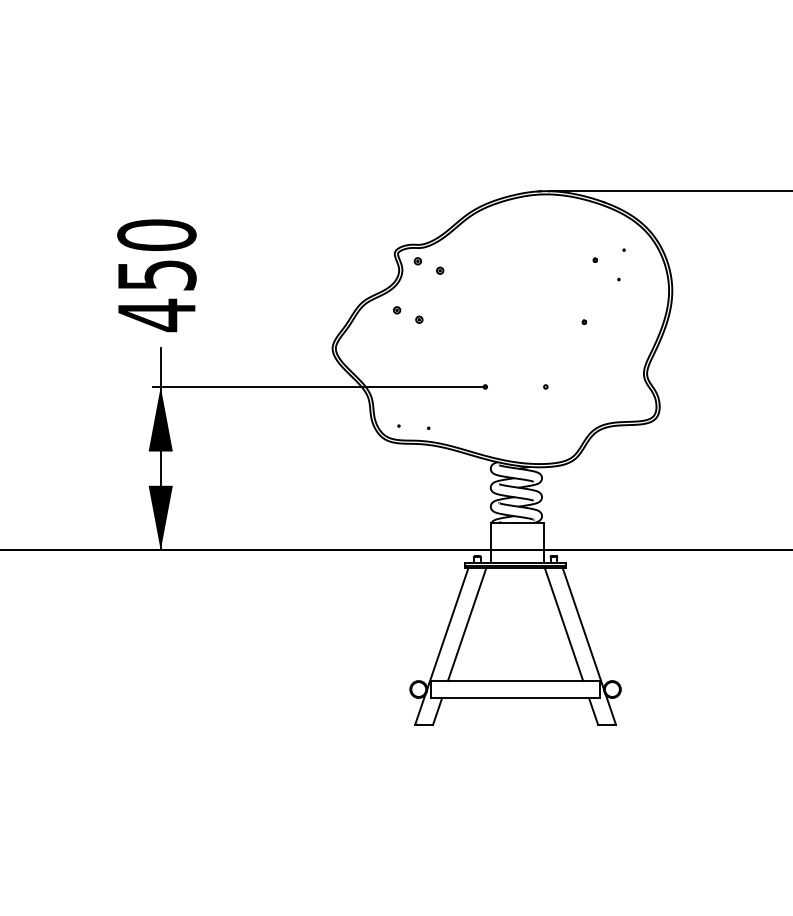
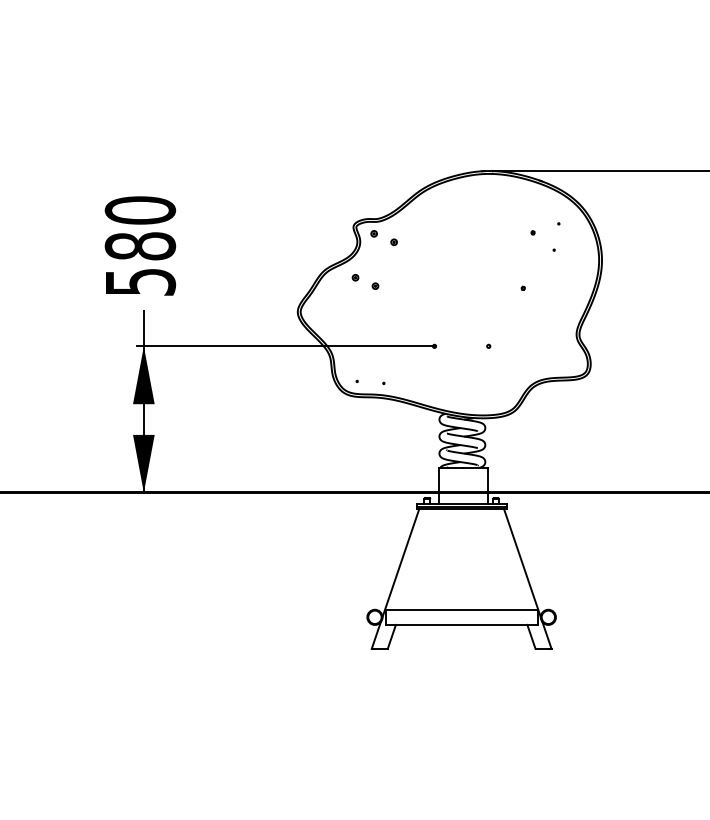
text: (156, 295) -> (140, 264), 450 -> 580
line: (466, 624) -> (417, 559), removed
line: (563, 624) -> (504, 559), removed

